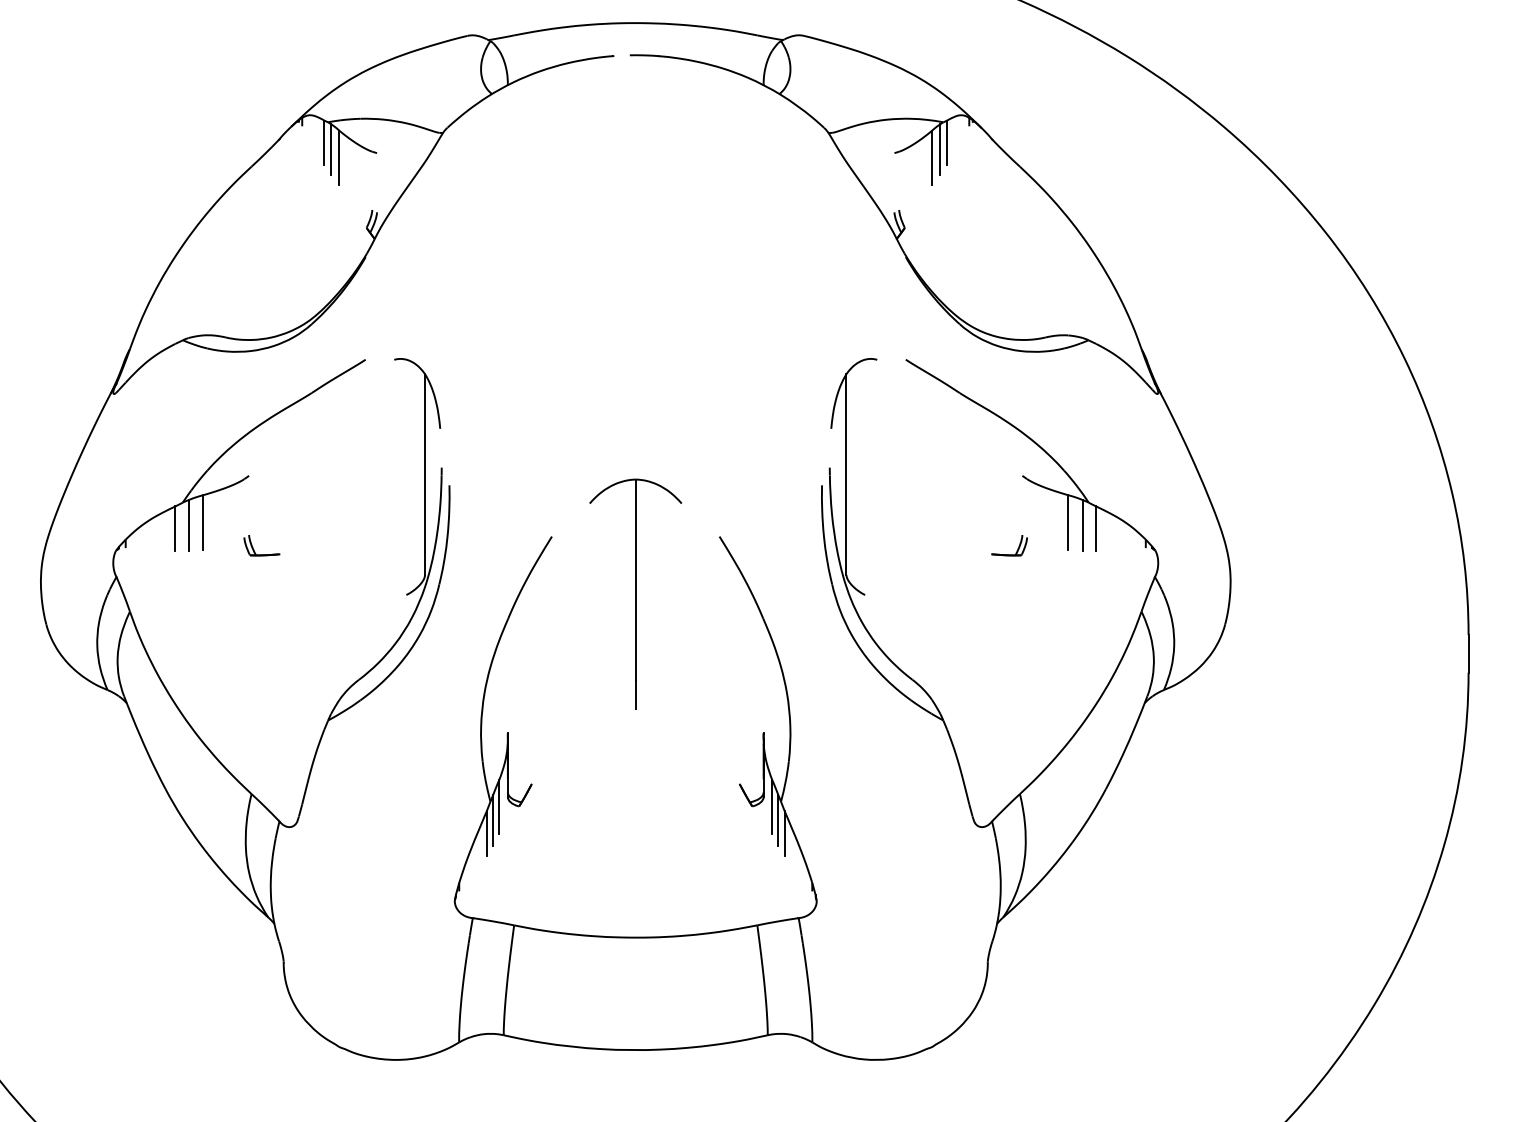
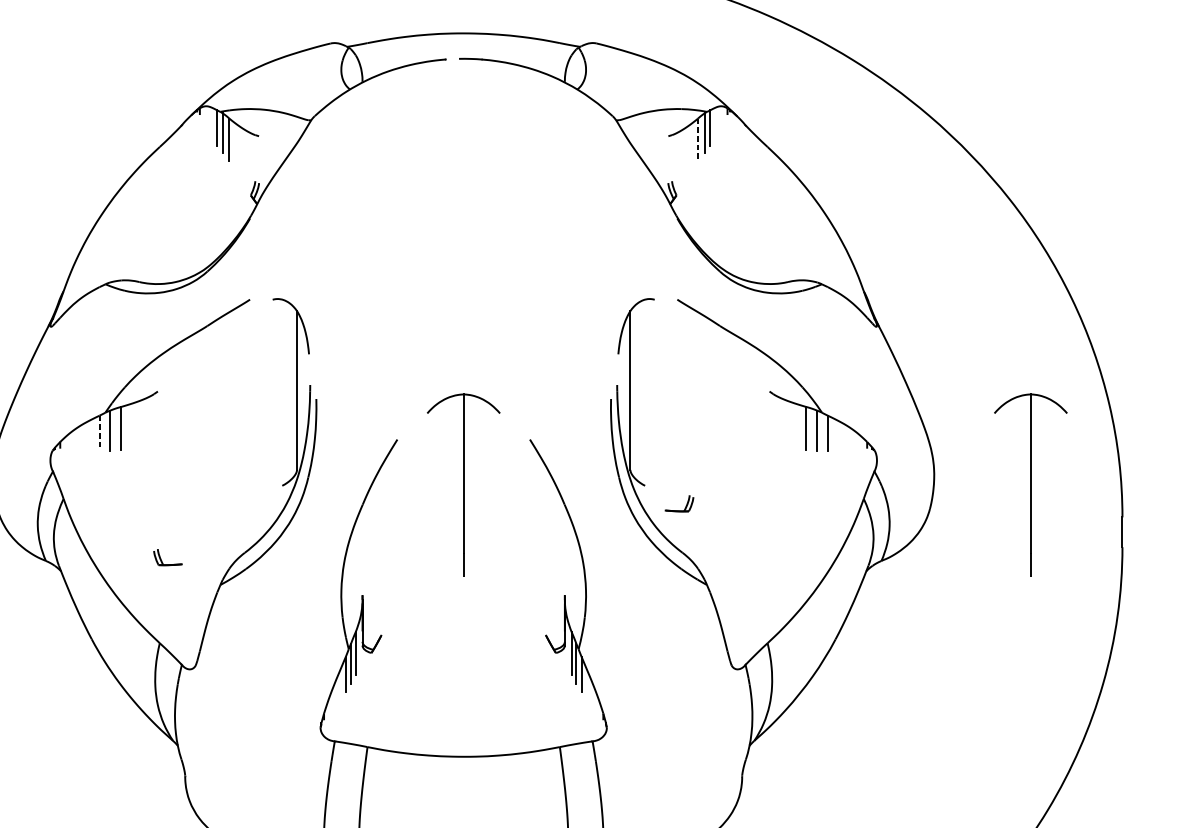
line: (932, 158) -> (698, 140), solid -> dashed
line: (175, 529) -> (99, 433), solid -> dashed
part: (1017, 548) -> (685, 505), moved
part: (254, 549) -> (162, 560), moved
part: (1352, 593) -> (1030, 484), added

